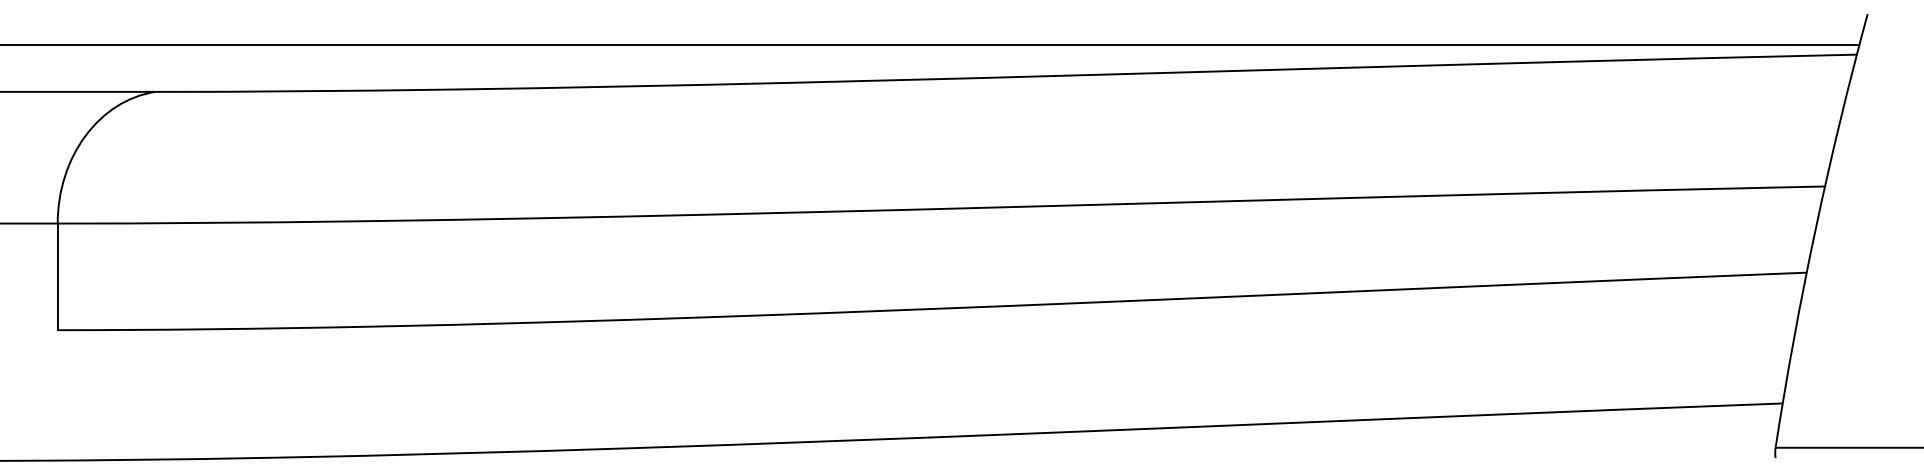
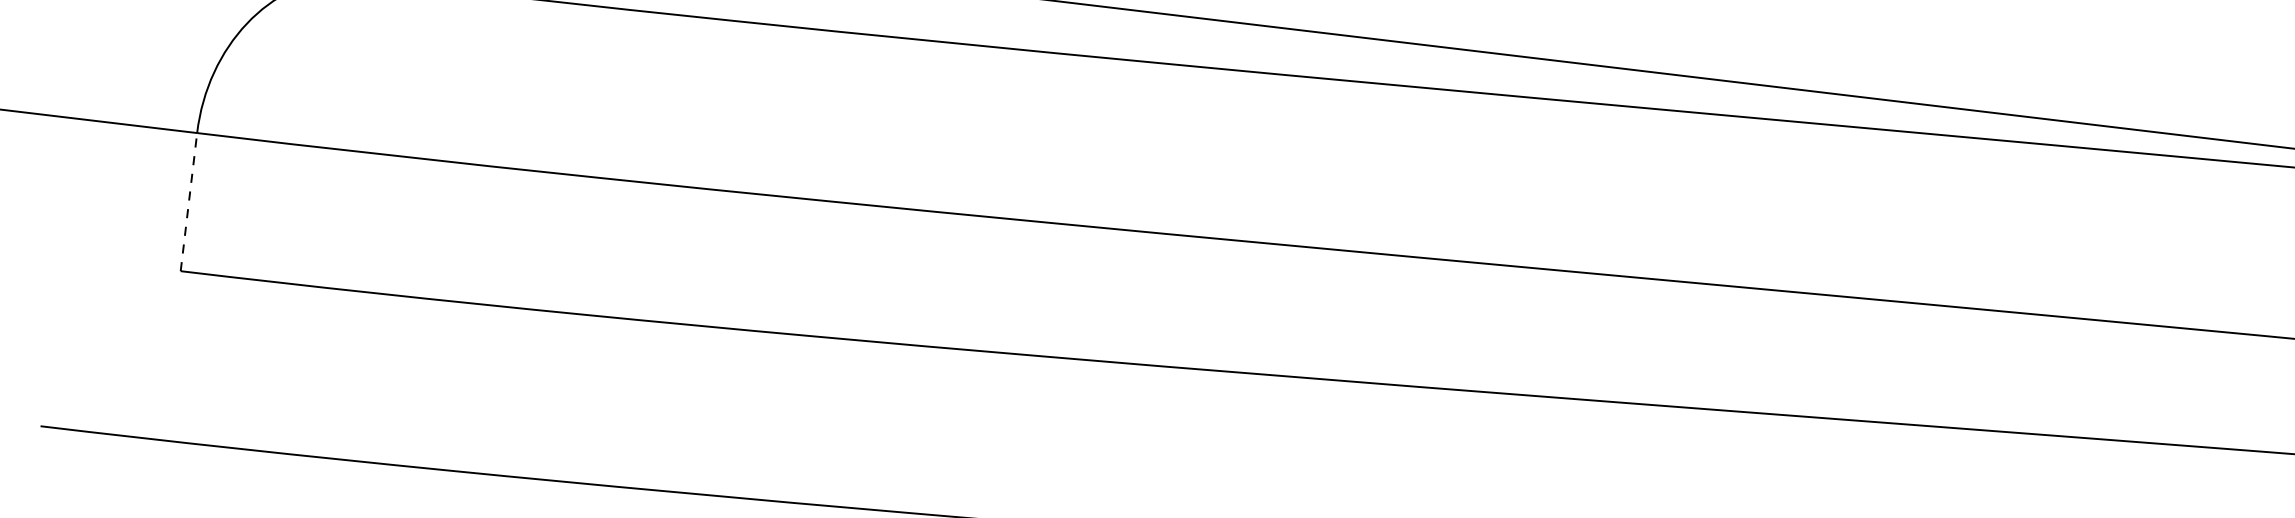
line: (57, 276) -> (188, 201), solid -> dashed

